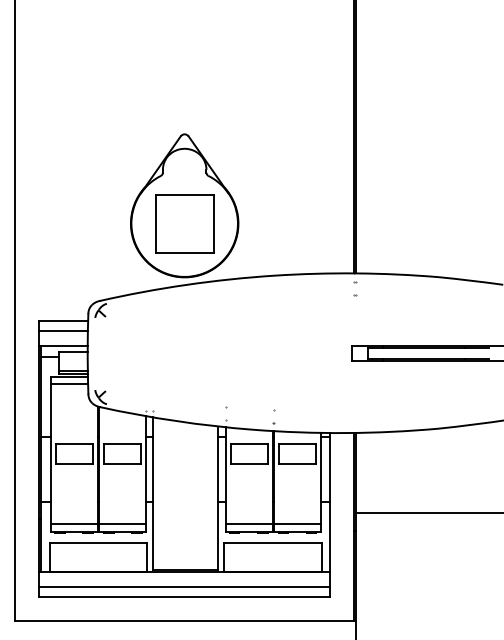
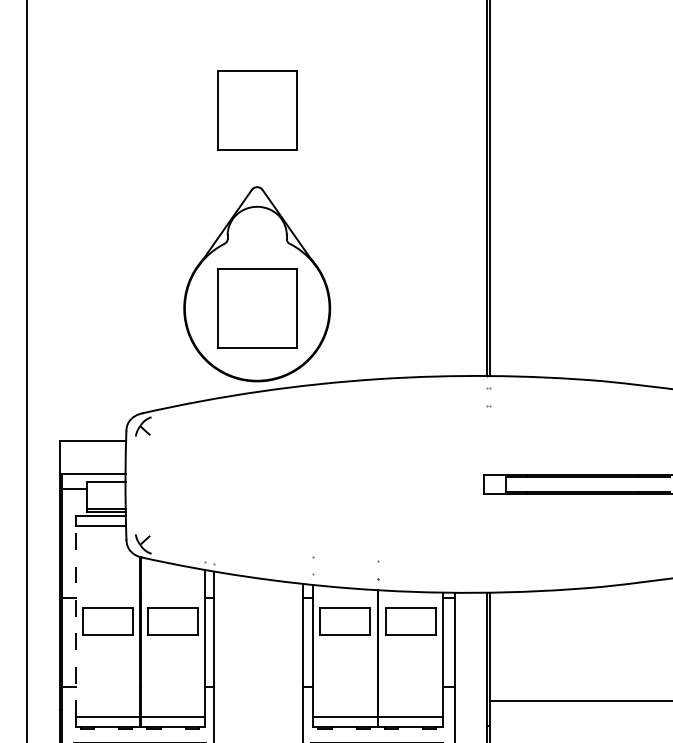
part: (184, 77) -> (256, 109), added
line: (63, 331) -> (92, 454), removed
line: (51, 453) -> (76, 620), solid -> dashed

